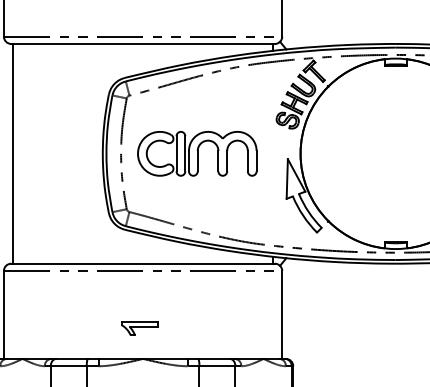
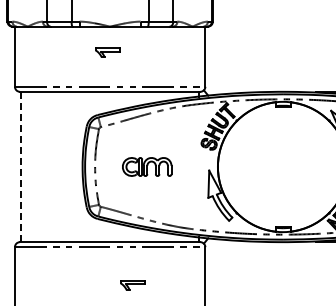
part: (196, 153) -> (146, 166), size x0.6
line: (13, 154) -> (21, 167), solid -> dashed
part: (139, 328) -> (132, 285), moved

